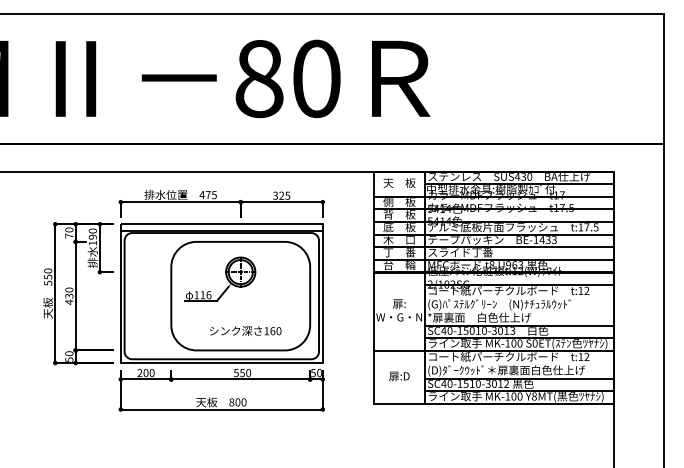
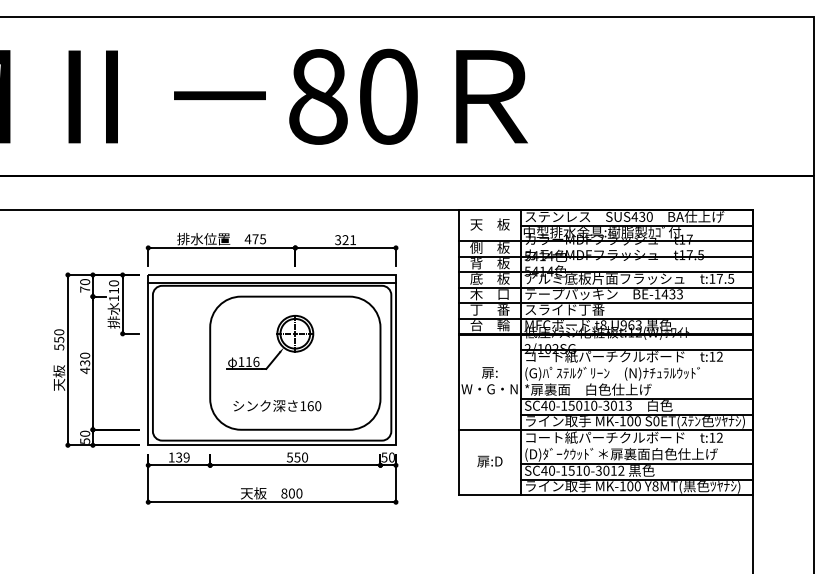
text: (288, 196) -> (353, 240), 325 -> 321
text: (93, 236) -> (114, 290), 190 -> 110
text: (245, 330) -> (277, 405), moved
text: (145, 373) -> (178, 457), 200 -> 139

